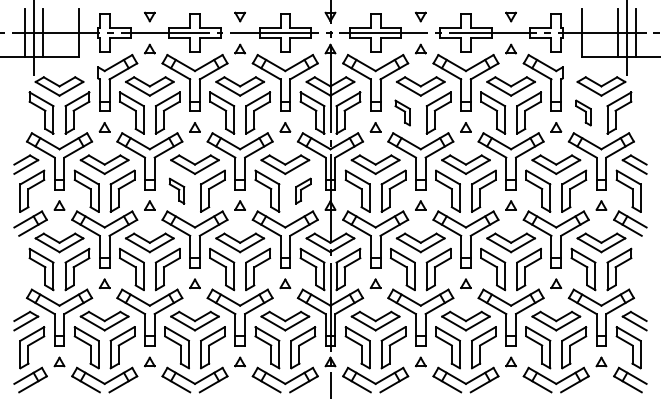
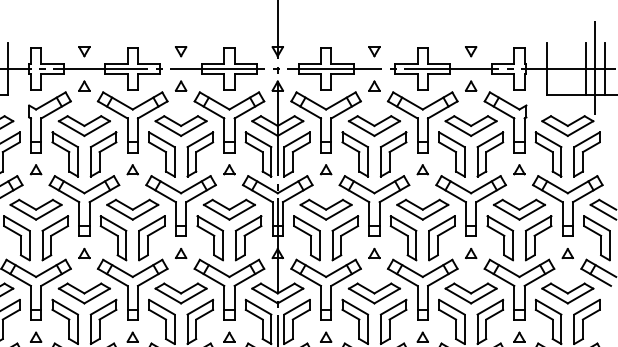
part: (402, 112) -> (354, 153), size x1.67
part: (583, 112) -> (548, 153), size x1.67
part: (176, 190) -> (112, 237), size x1.67
part: (303, 190) -> (248, 237), size x1.67

